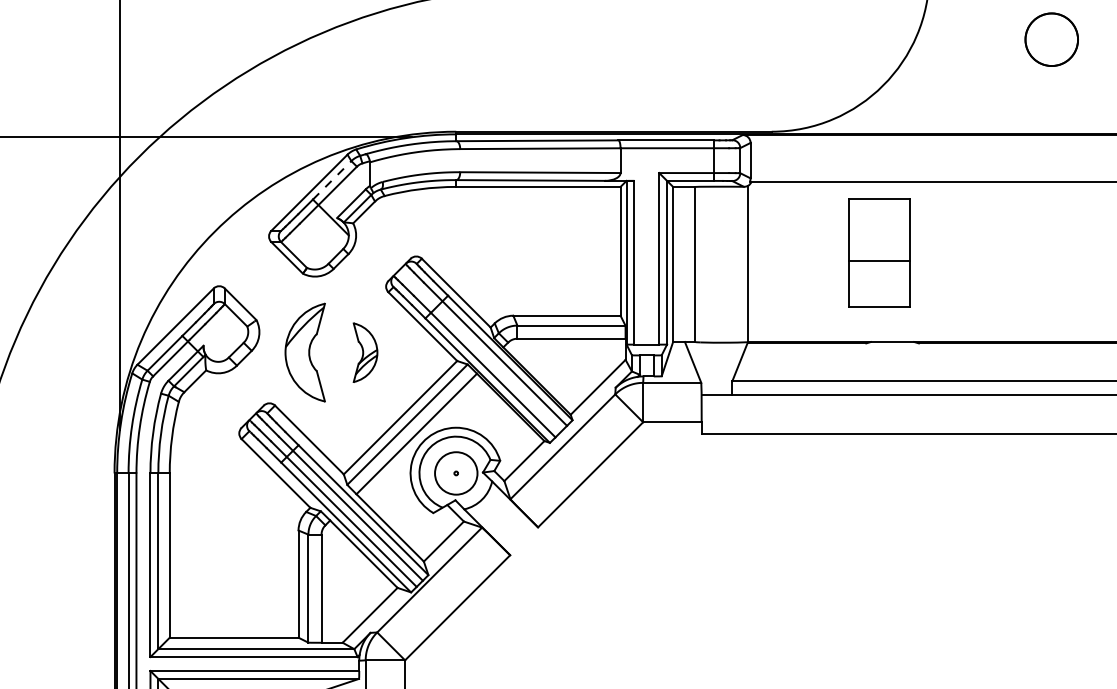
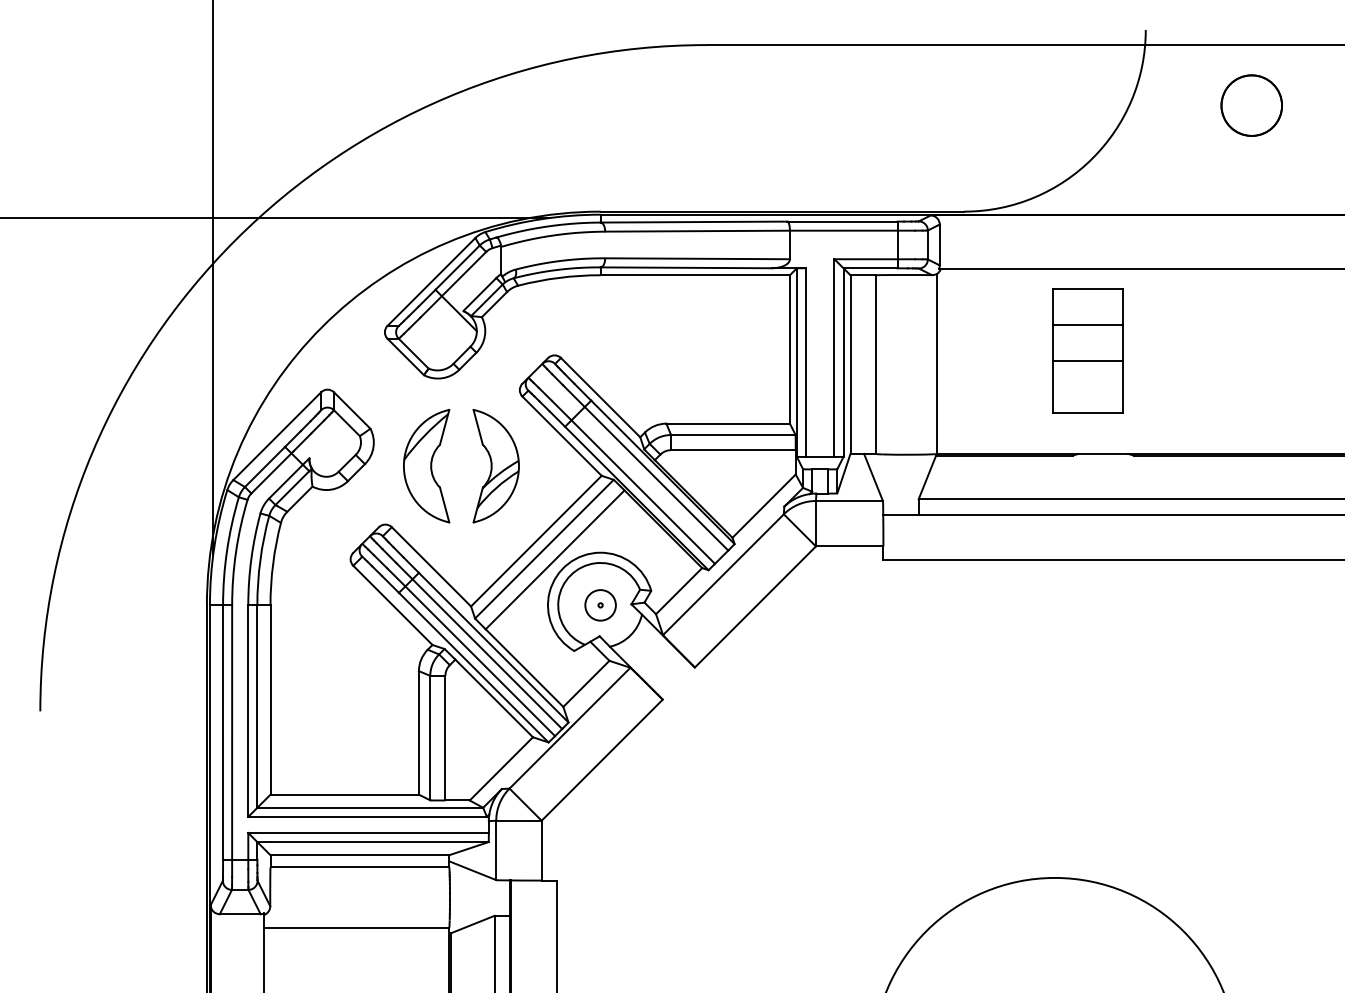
circle: (1051, 39) -> (1251, 105), moved
line: (332, 180) -> (458, 267), dashed -> solid
line: (879, 229) -> (1088, 324), added
part: (365, 352) -> (495, 466), size x1.67
circle: (456, 473) -> (600, 605), size x0.62

